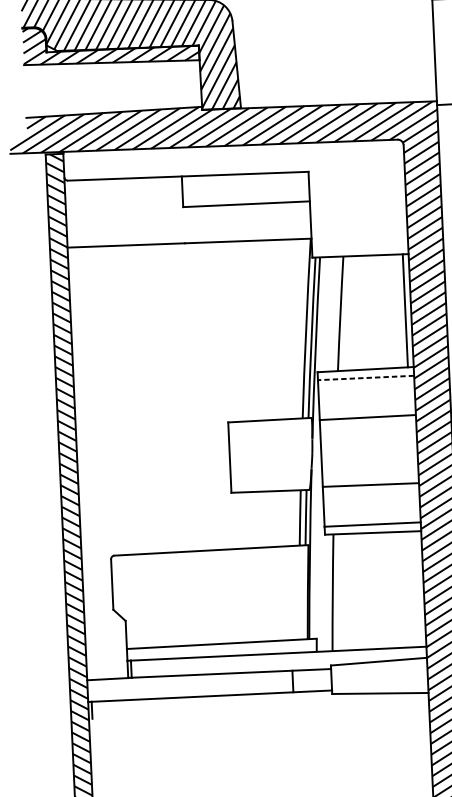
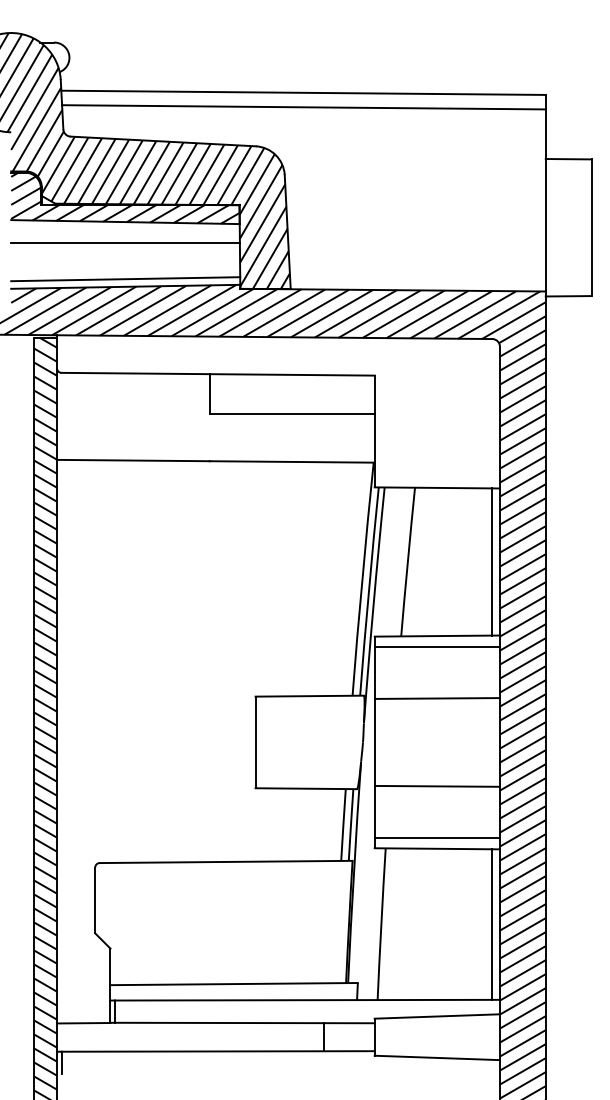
line: (112, 79) -> (125, 243), added
line: (113, 106) -> (125, 279), added
line: (366, 377) -> (437, 646), dashed -> solid
line: (418, 589) -> (492, 924), added

